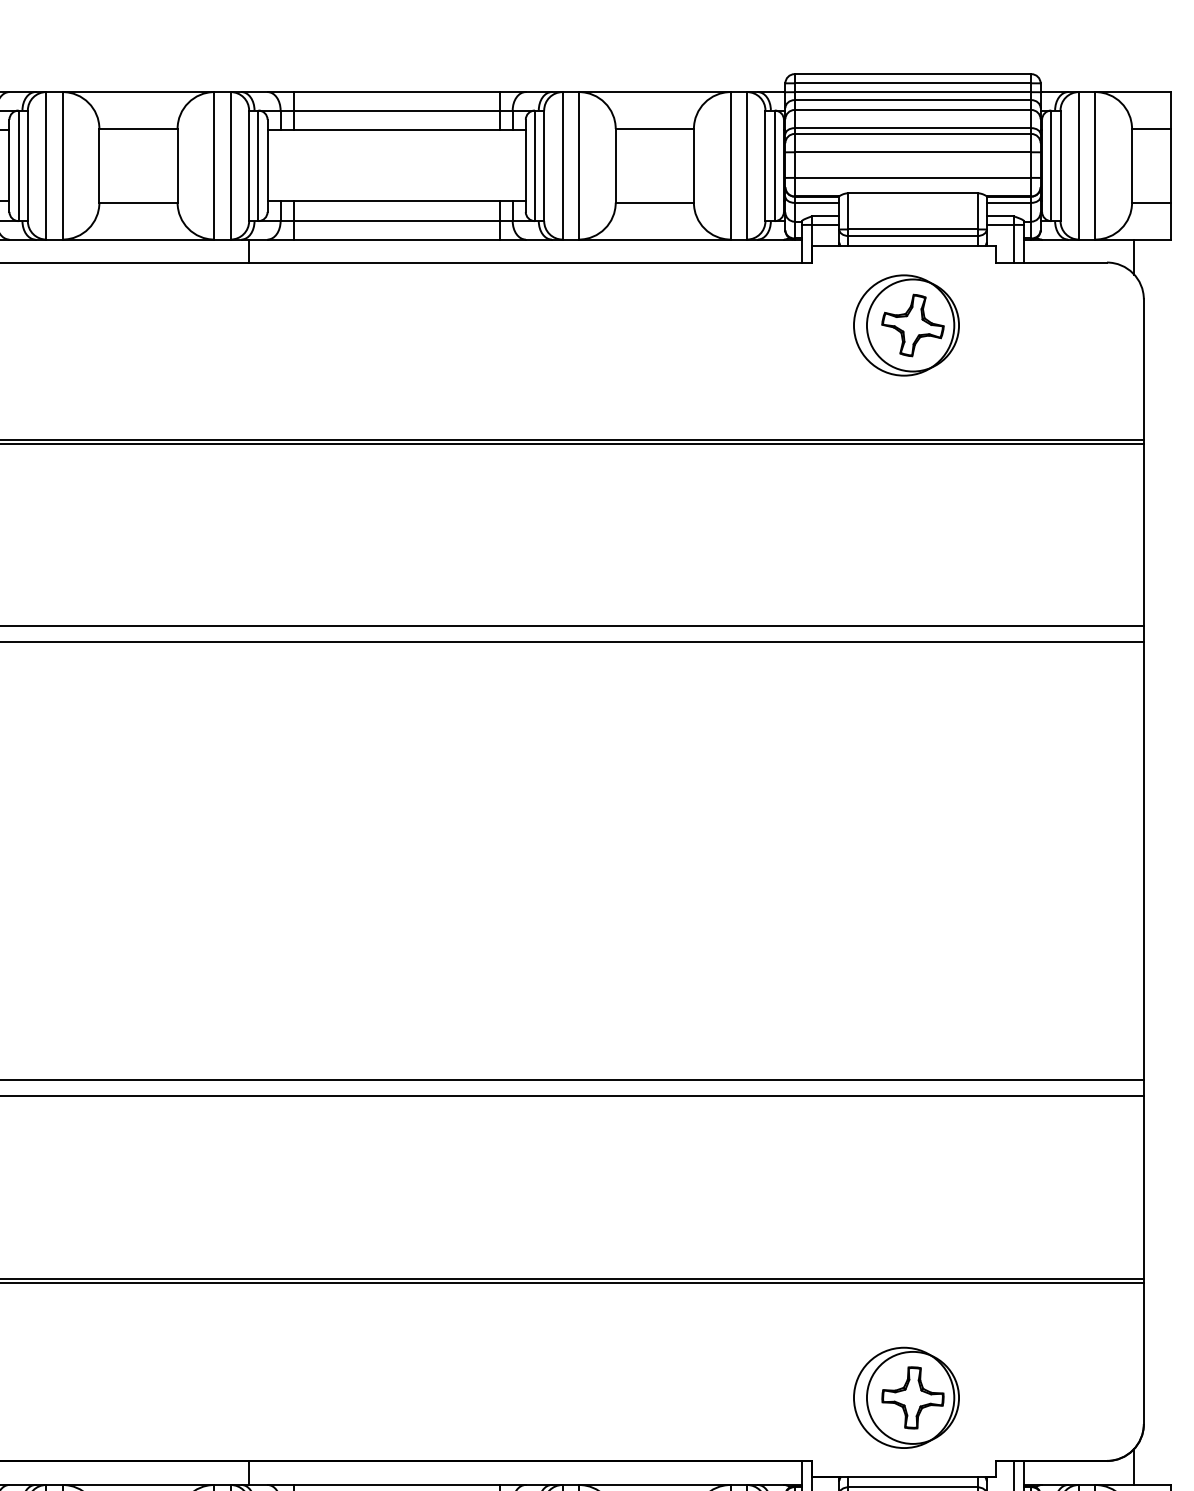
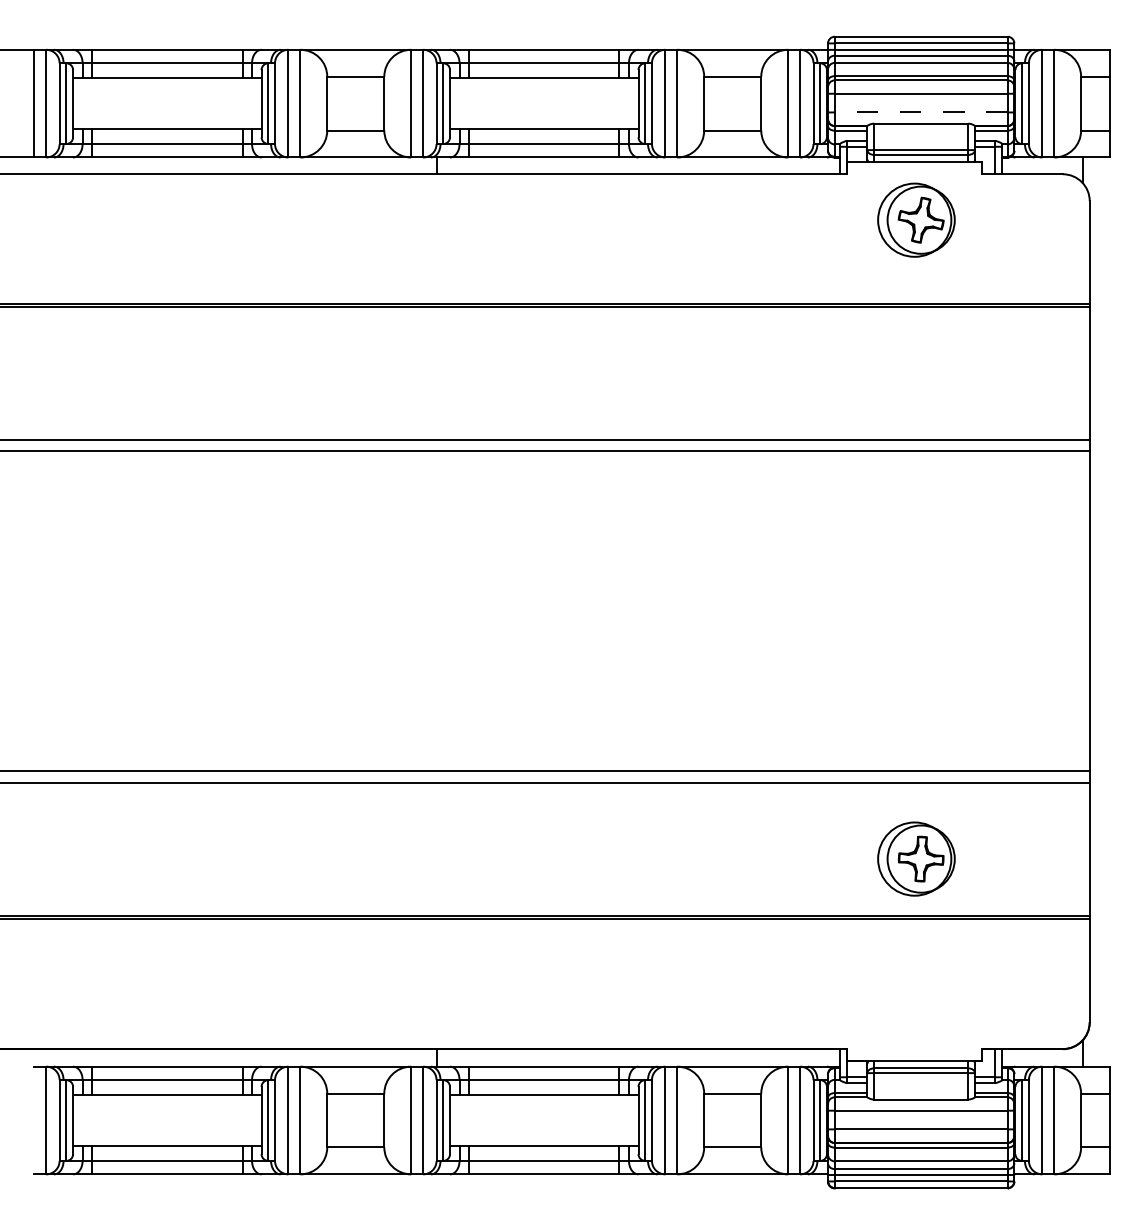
line: (912, 177) -> (920, 112), solid -> dashed
part: (906, 1397) -> (916, 858), moved

